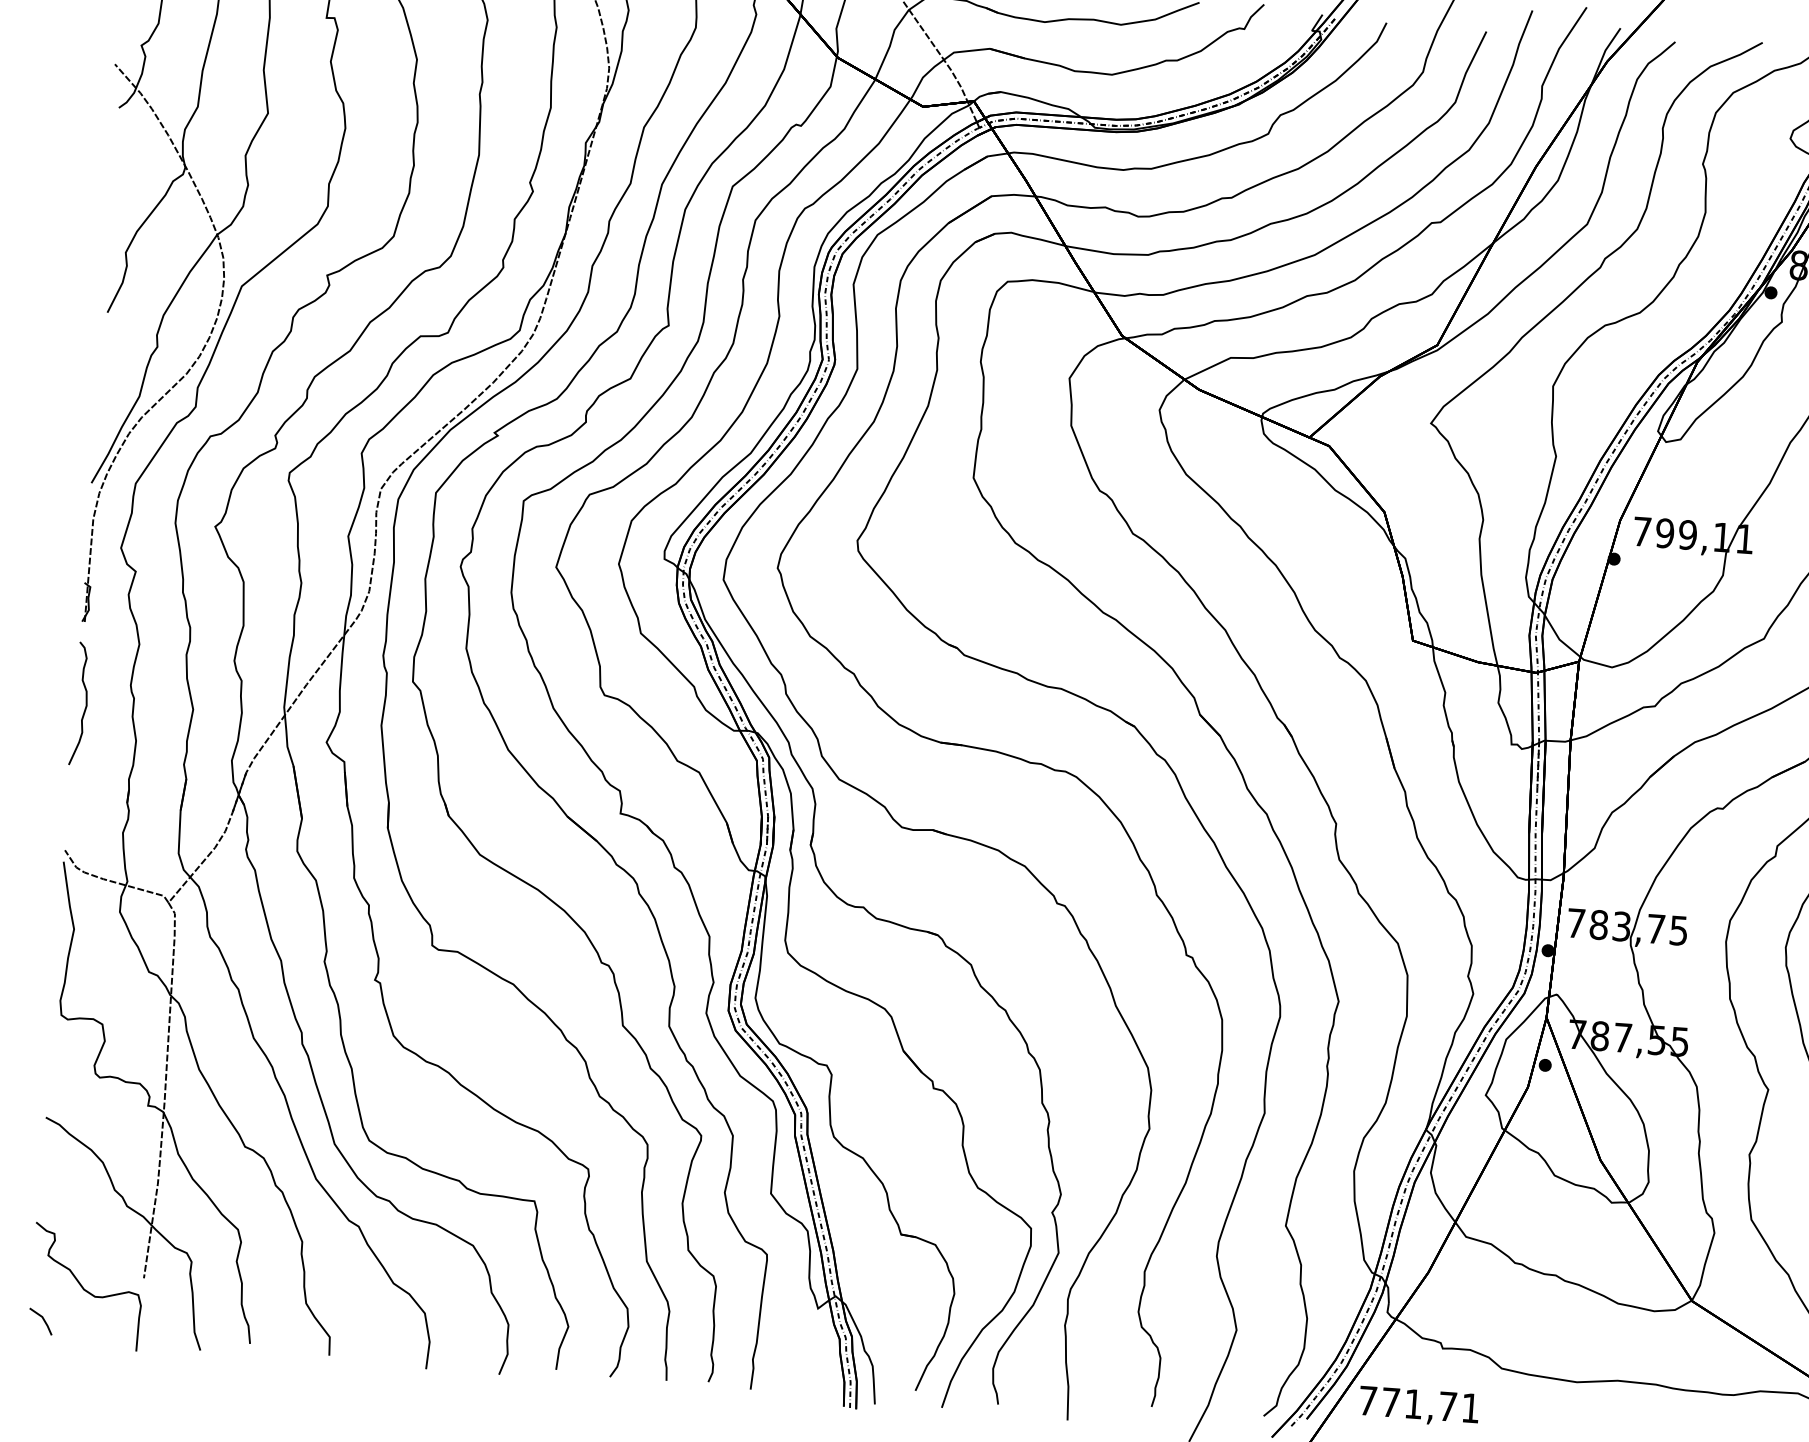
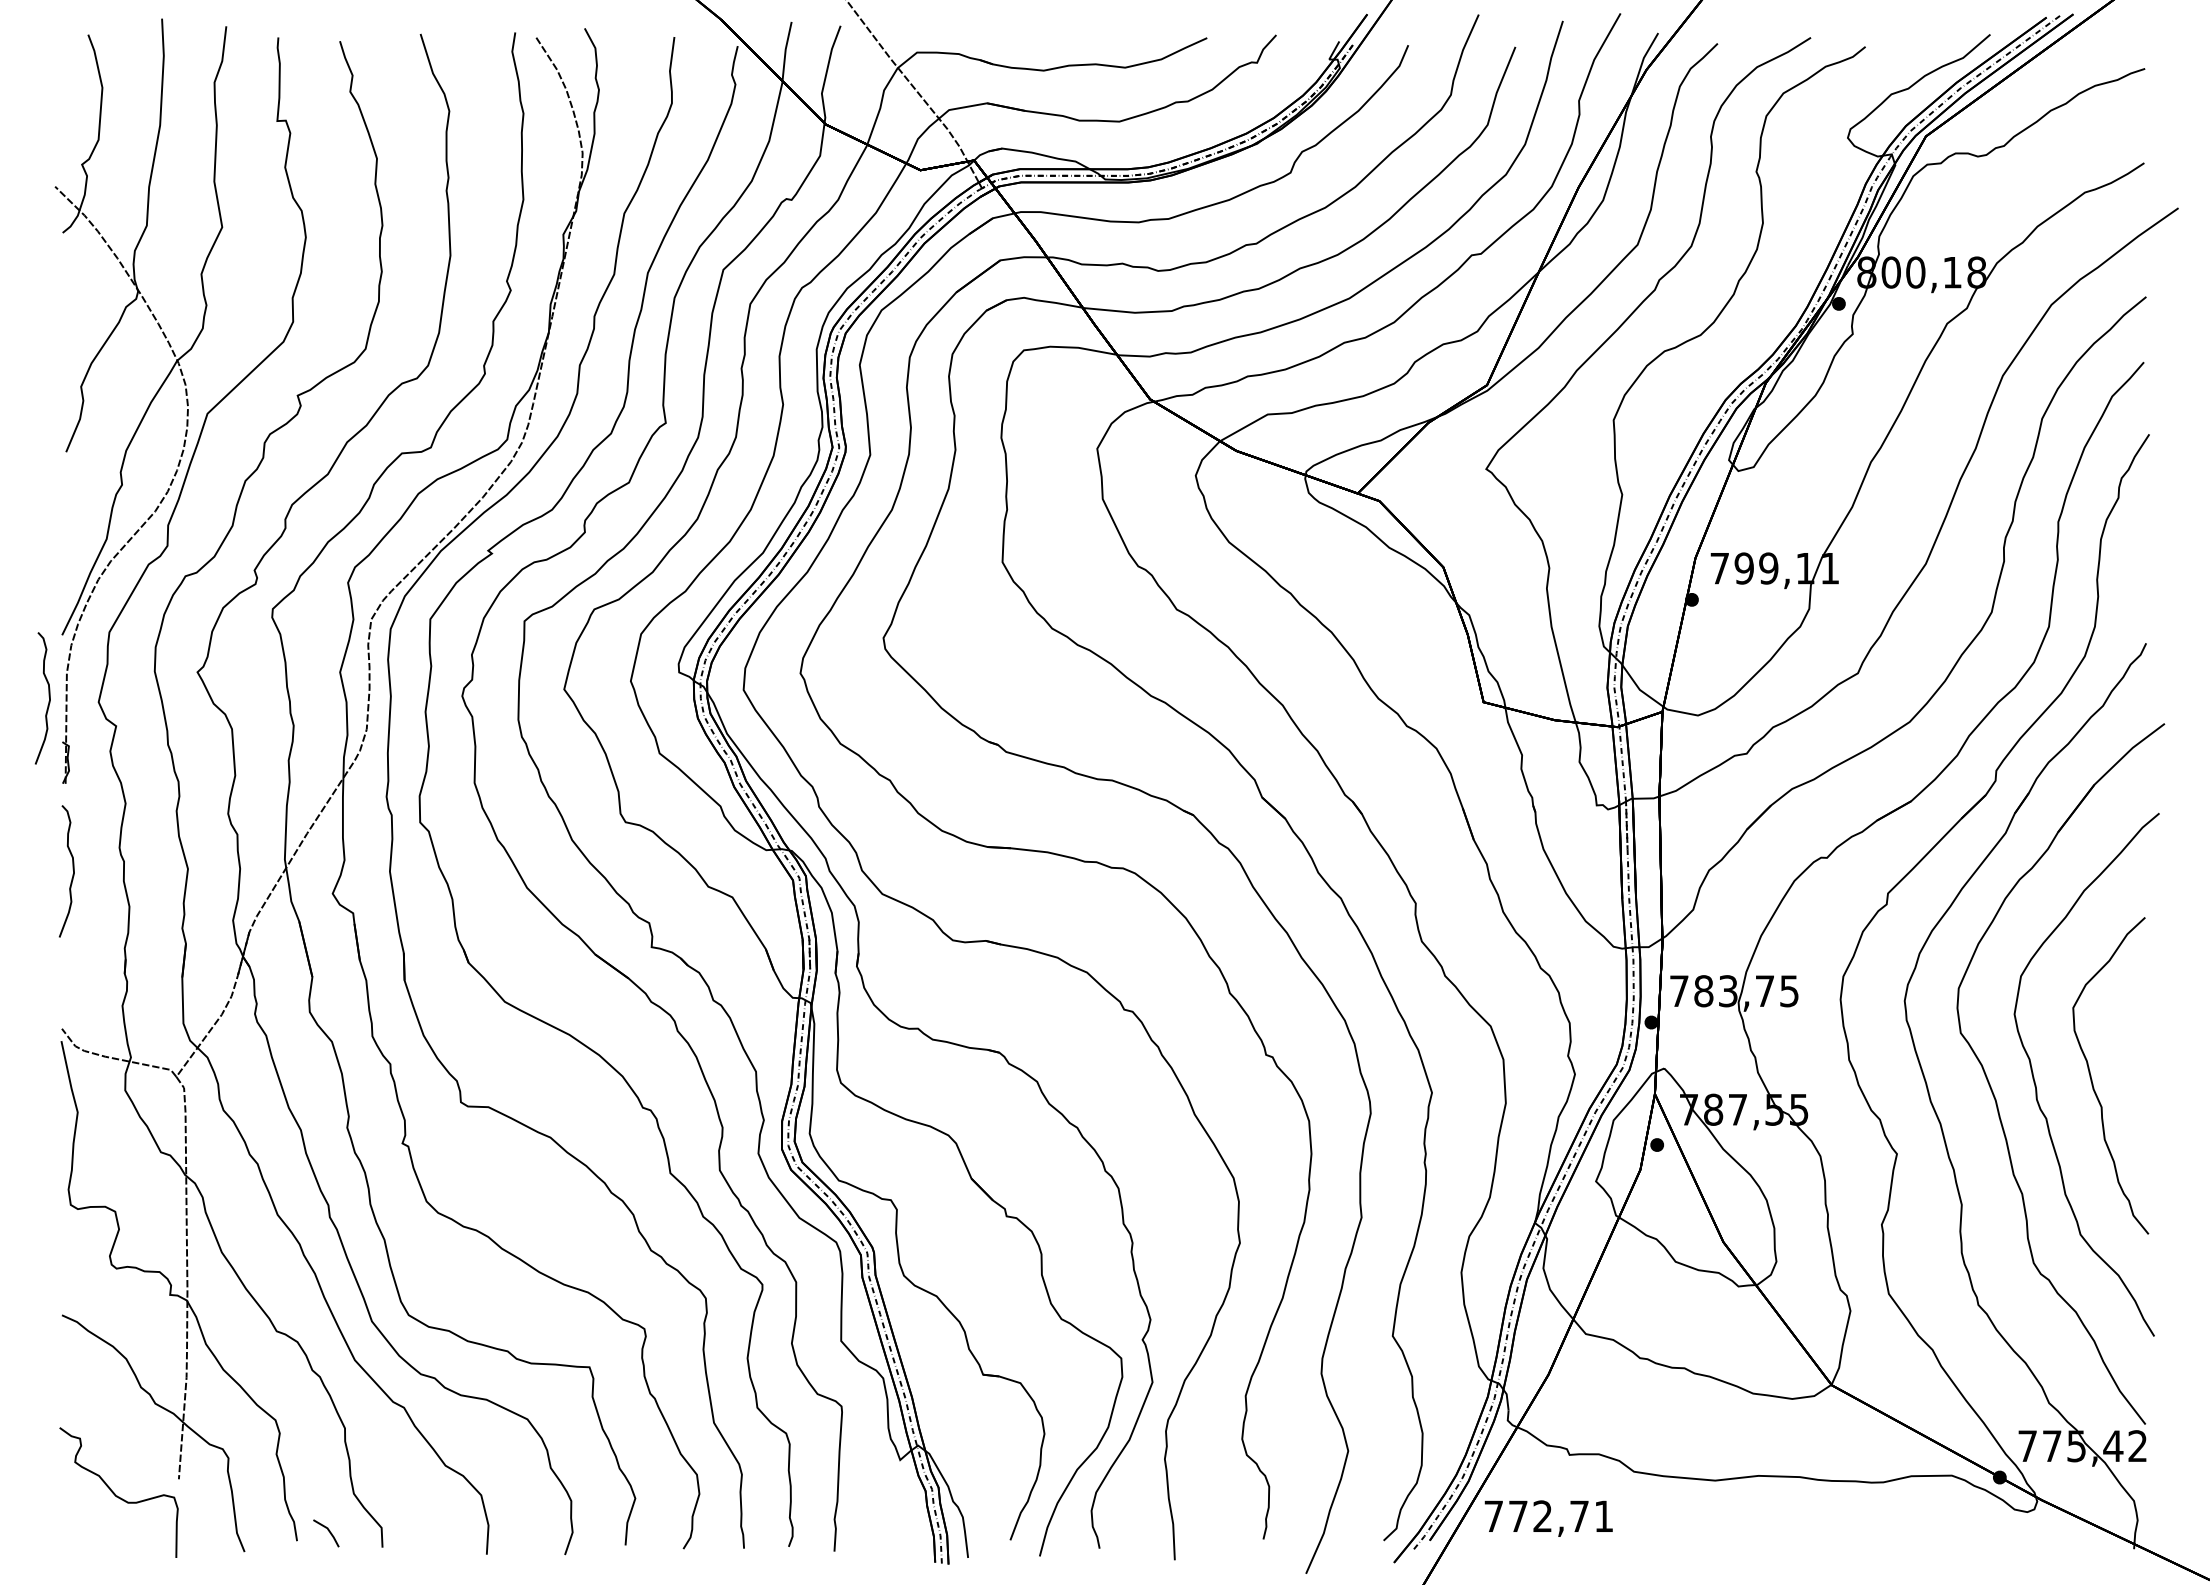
curve: (74, 539) -> (48, 696), added
line: (43, 1320) -> (328, 1531), moved
text: (1413, 1403) -> (1542, 1515), 771,71 -> 772,71

